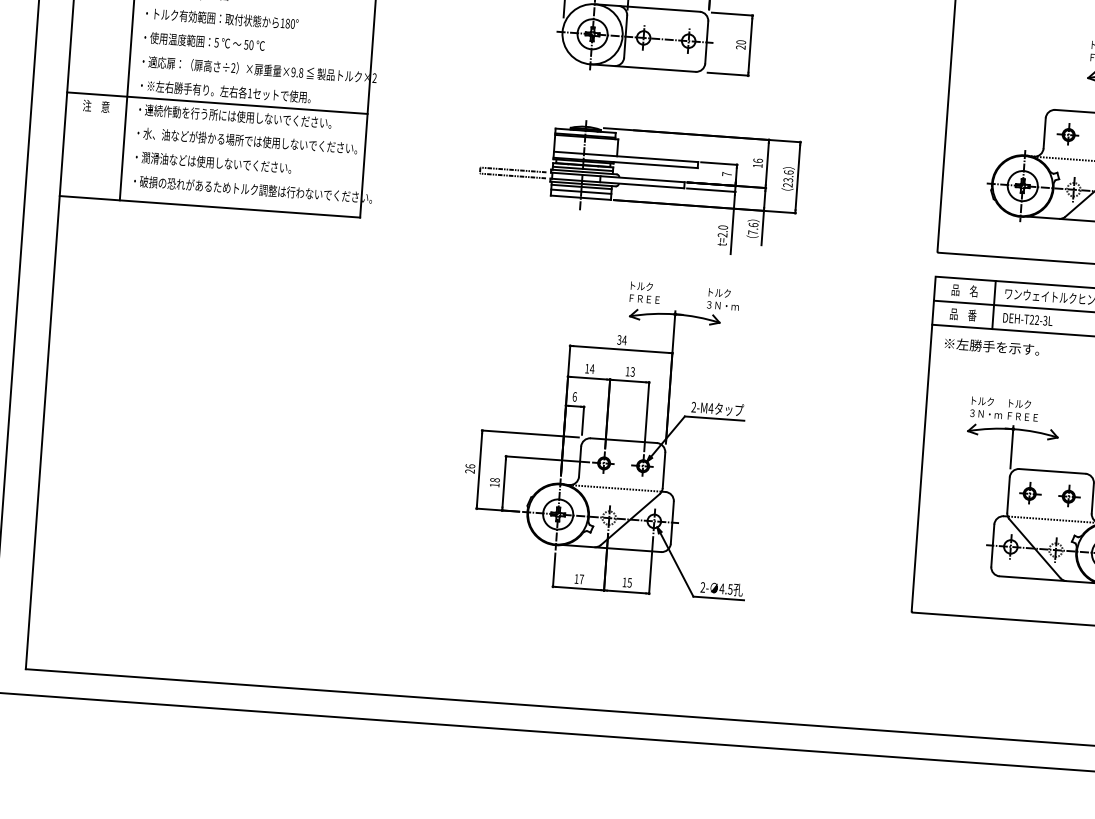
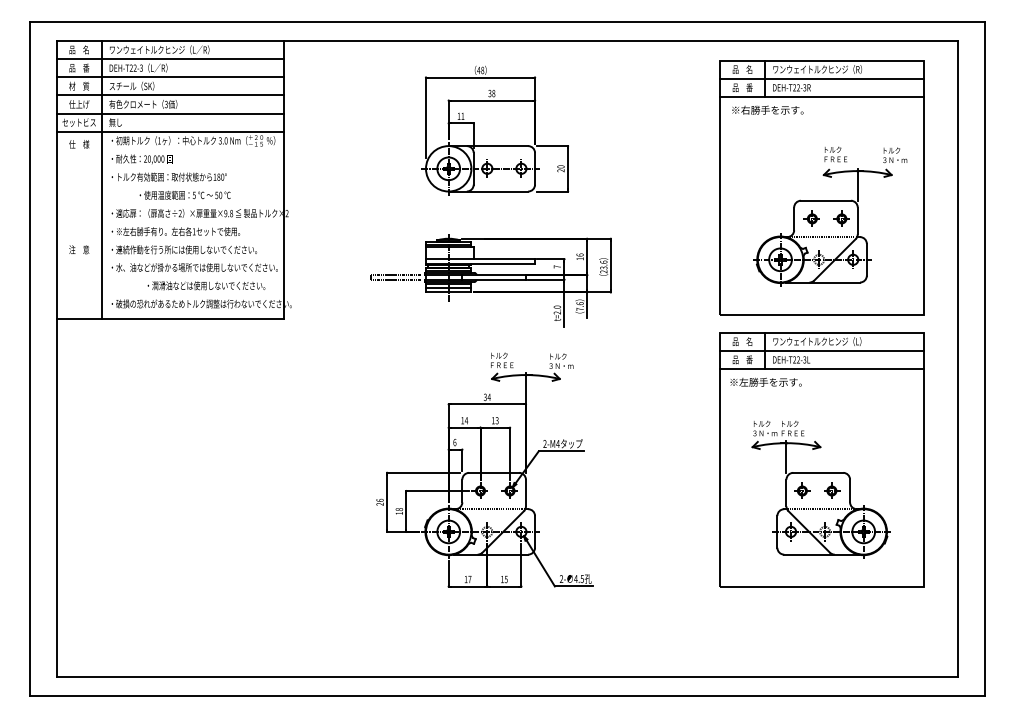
text: (203, 40) -> (184, 194), moved
line: (216, 102) -> (169, 240), removed
text: (213, 162) -> (206, 285), moved

